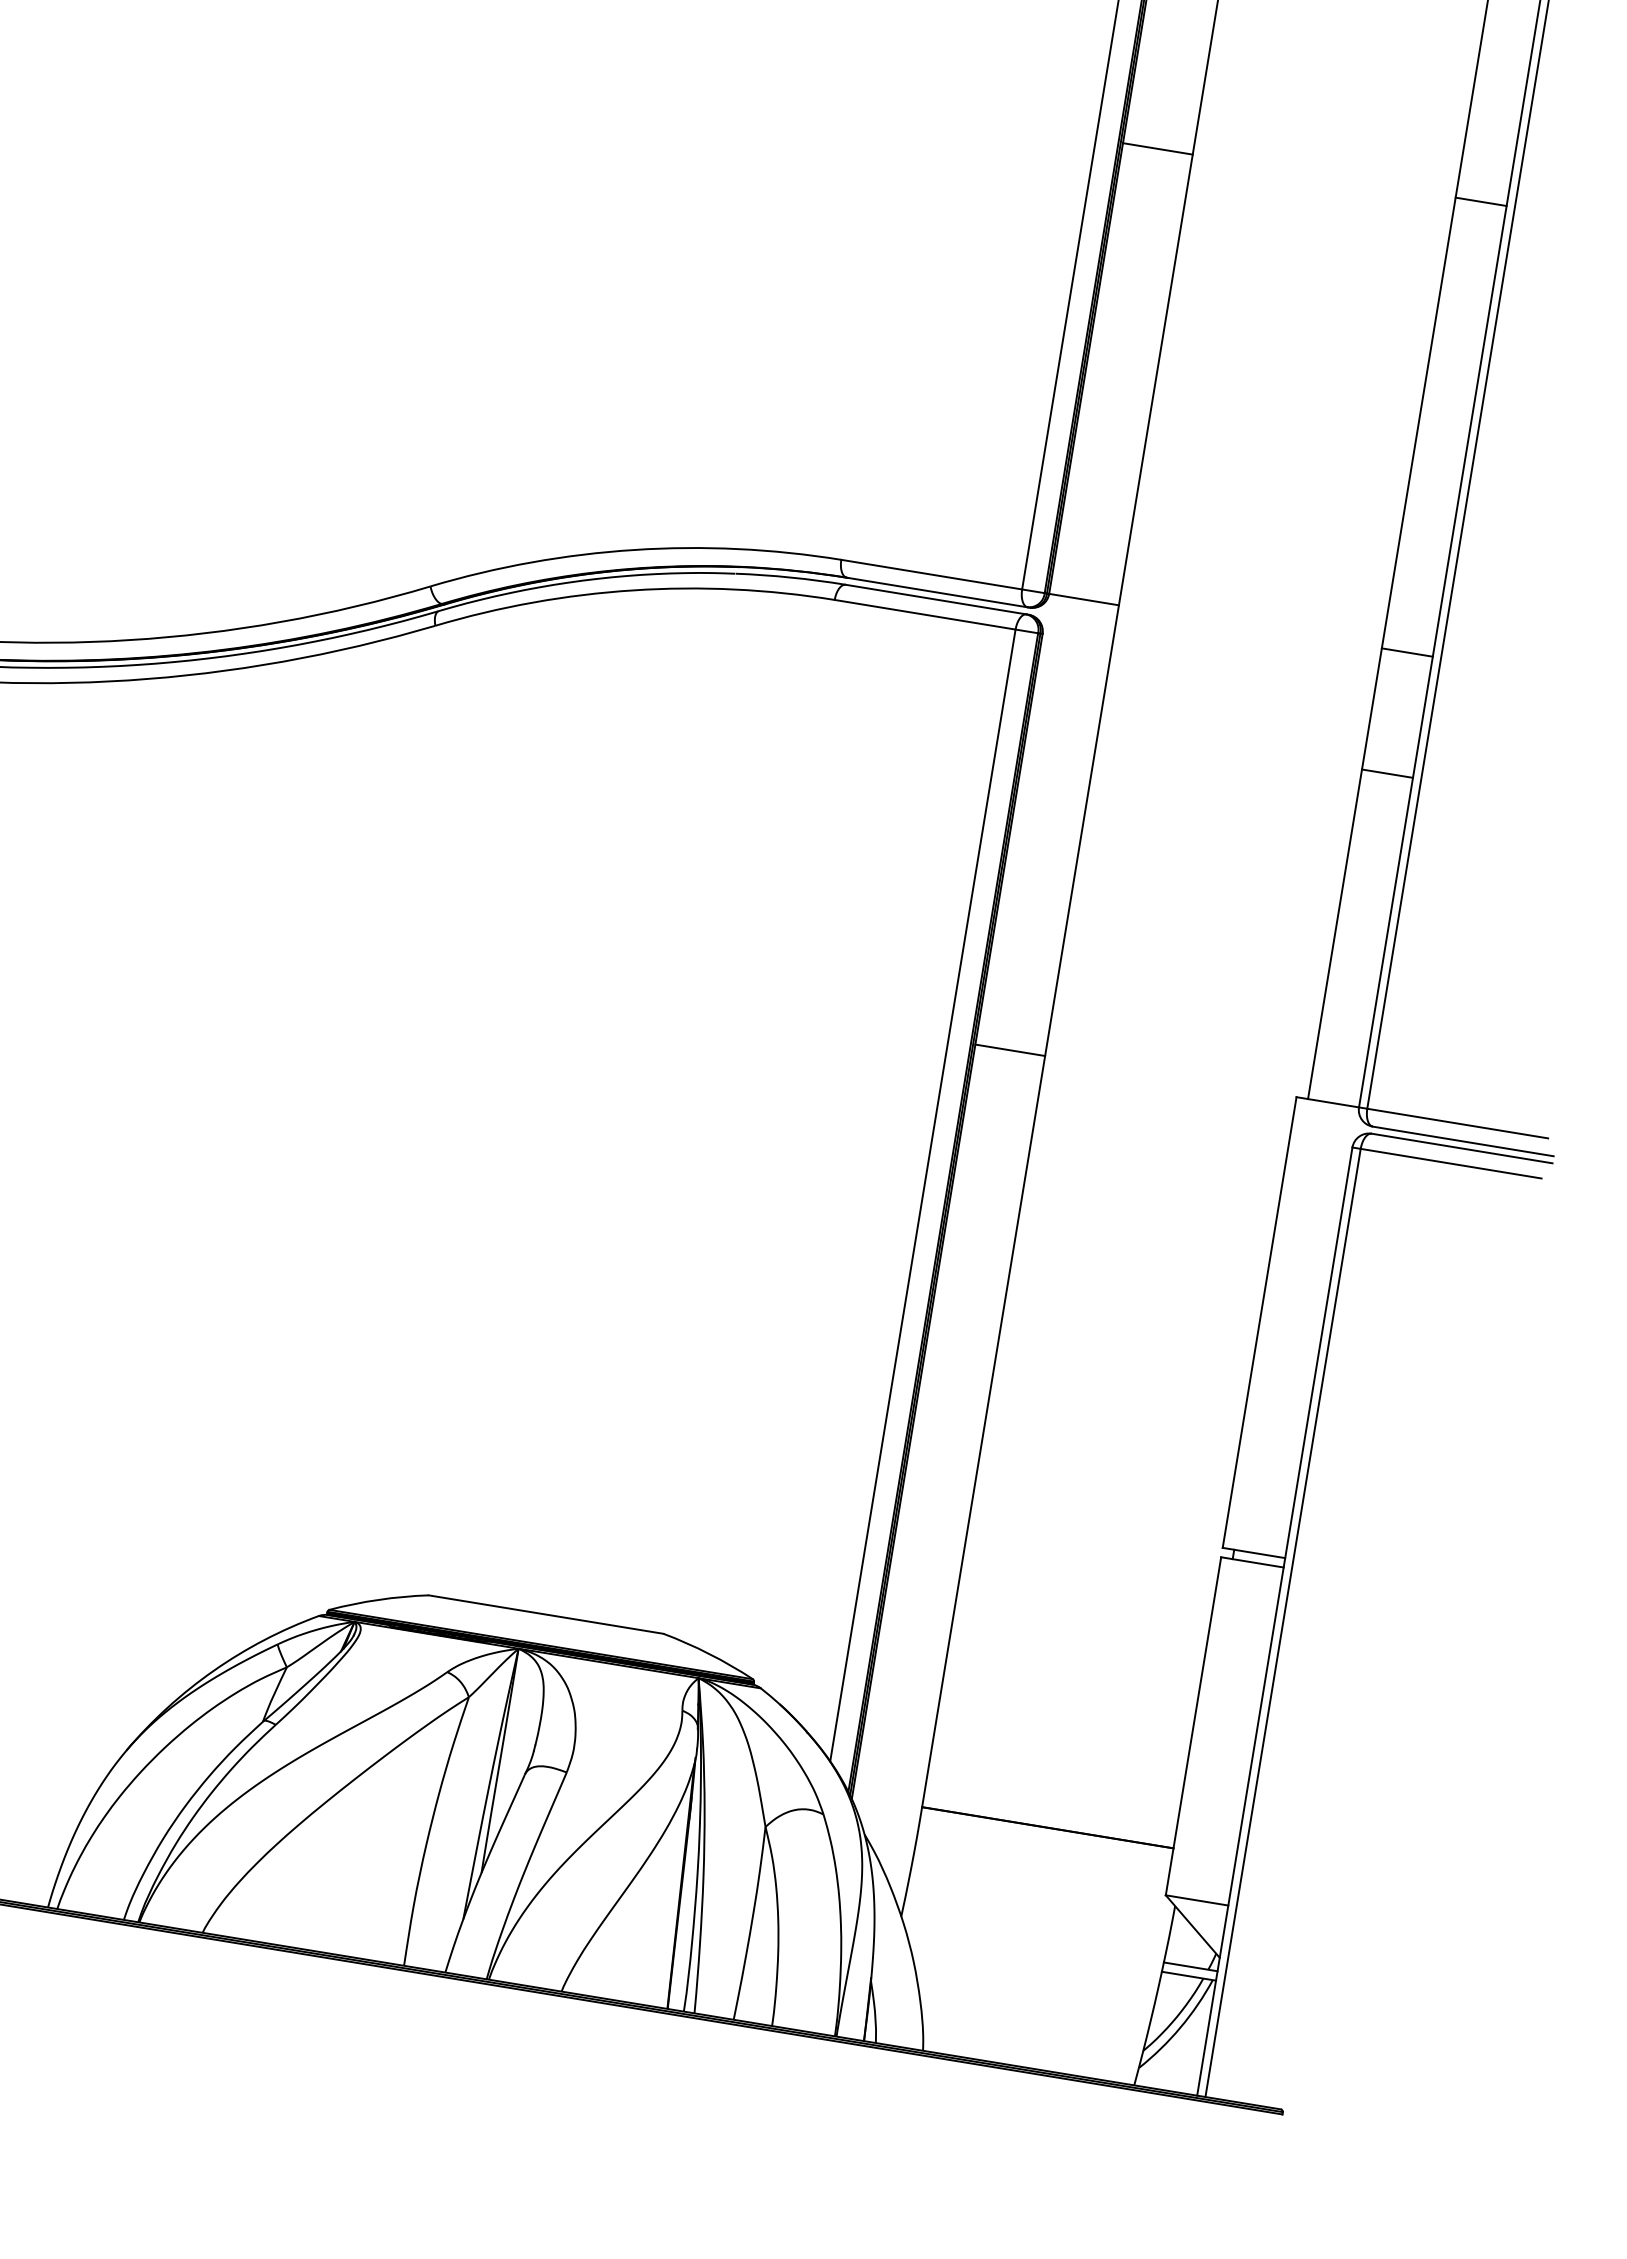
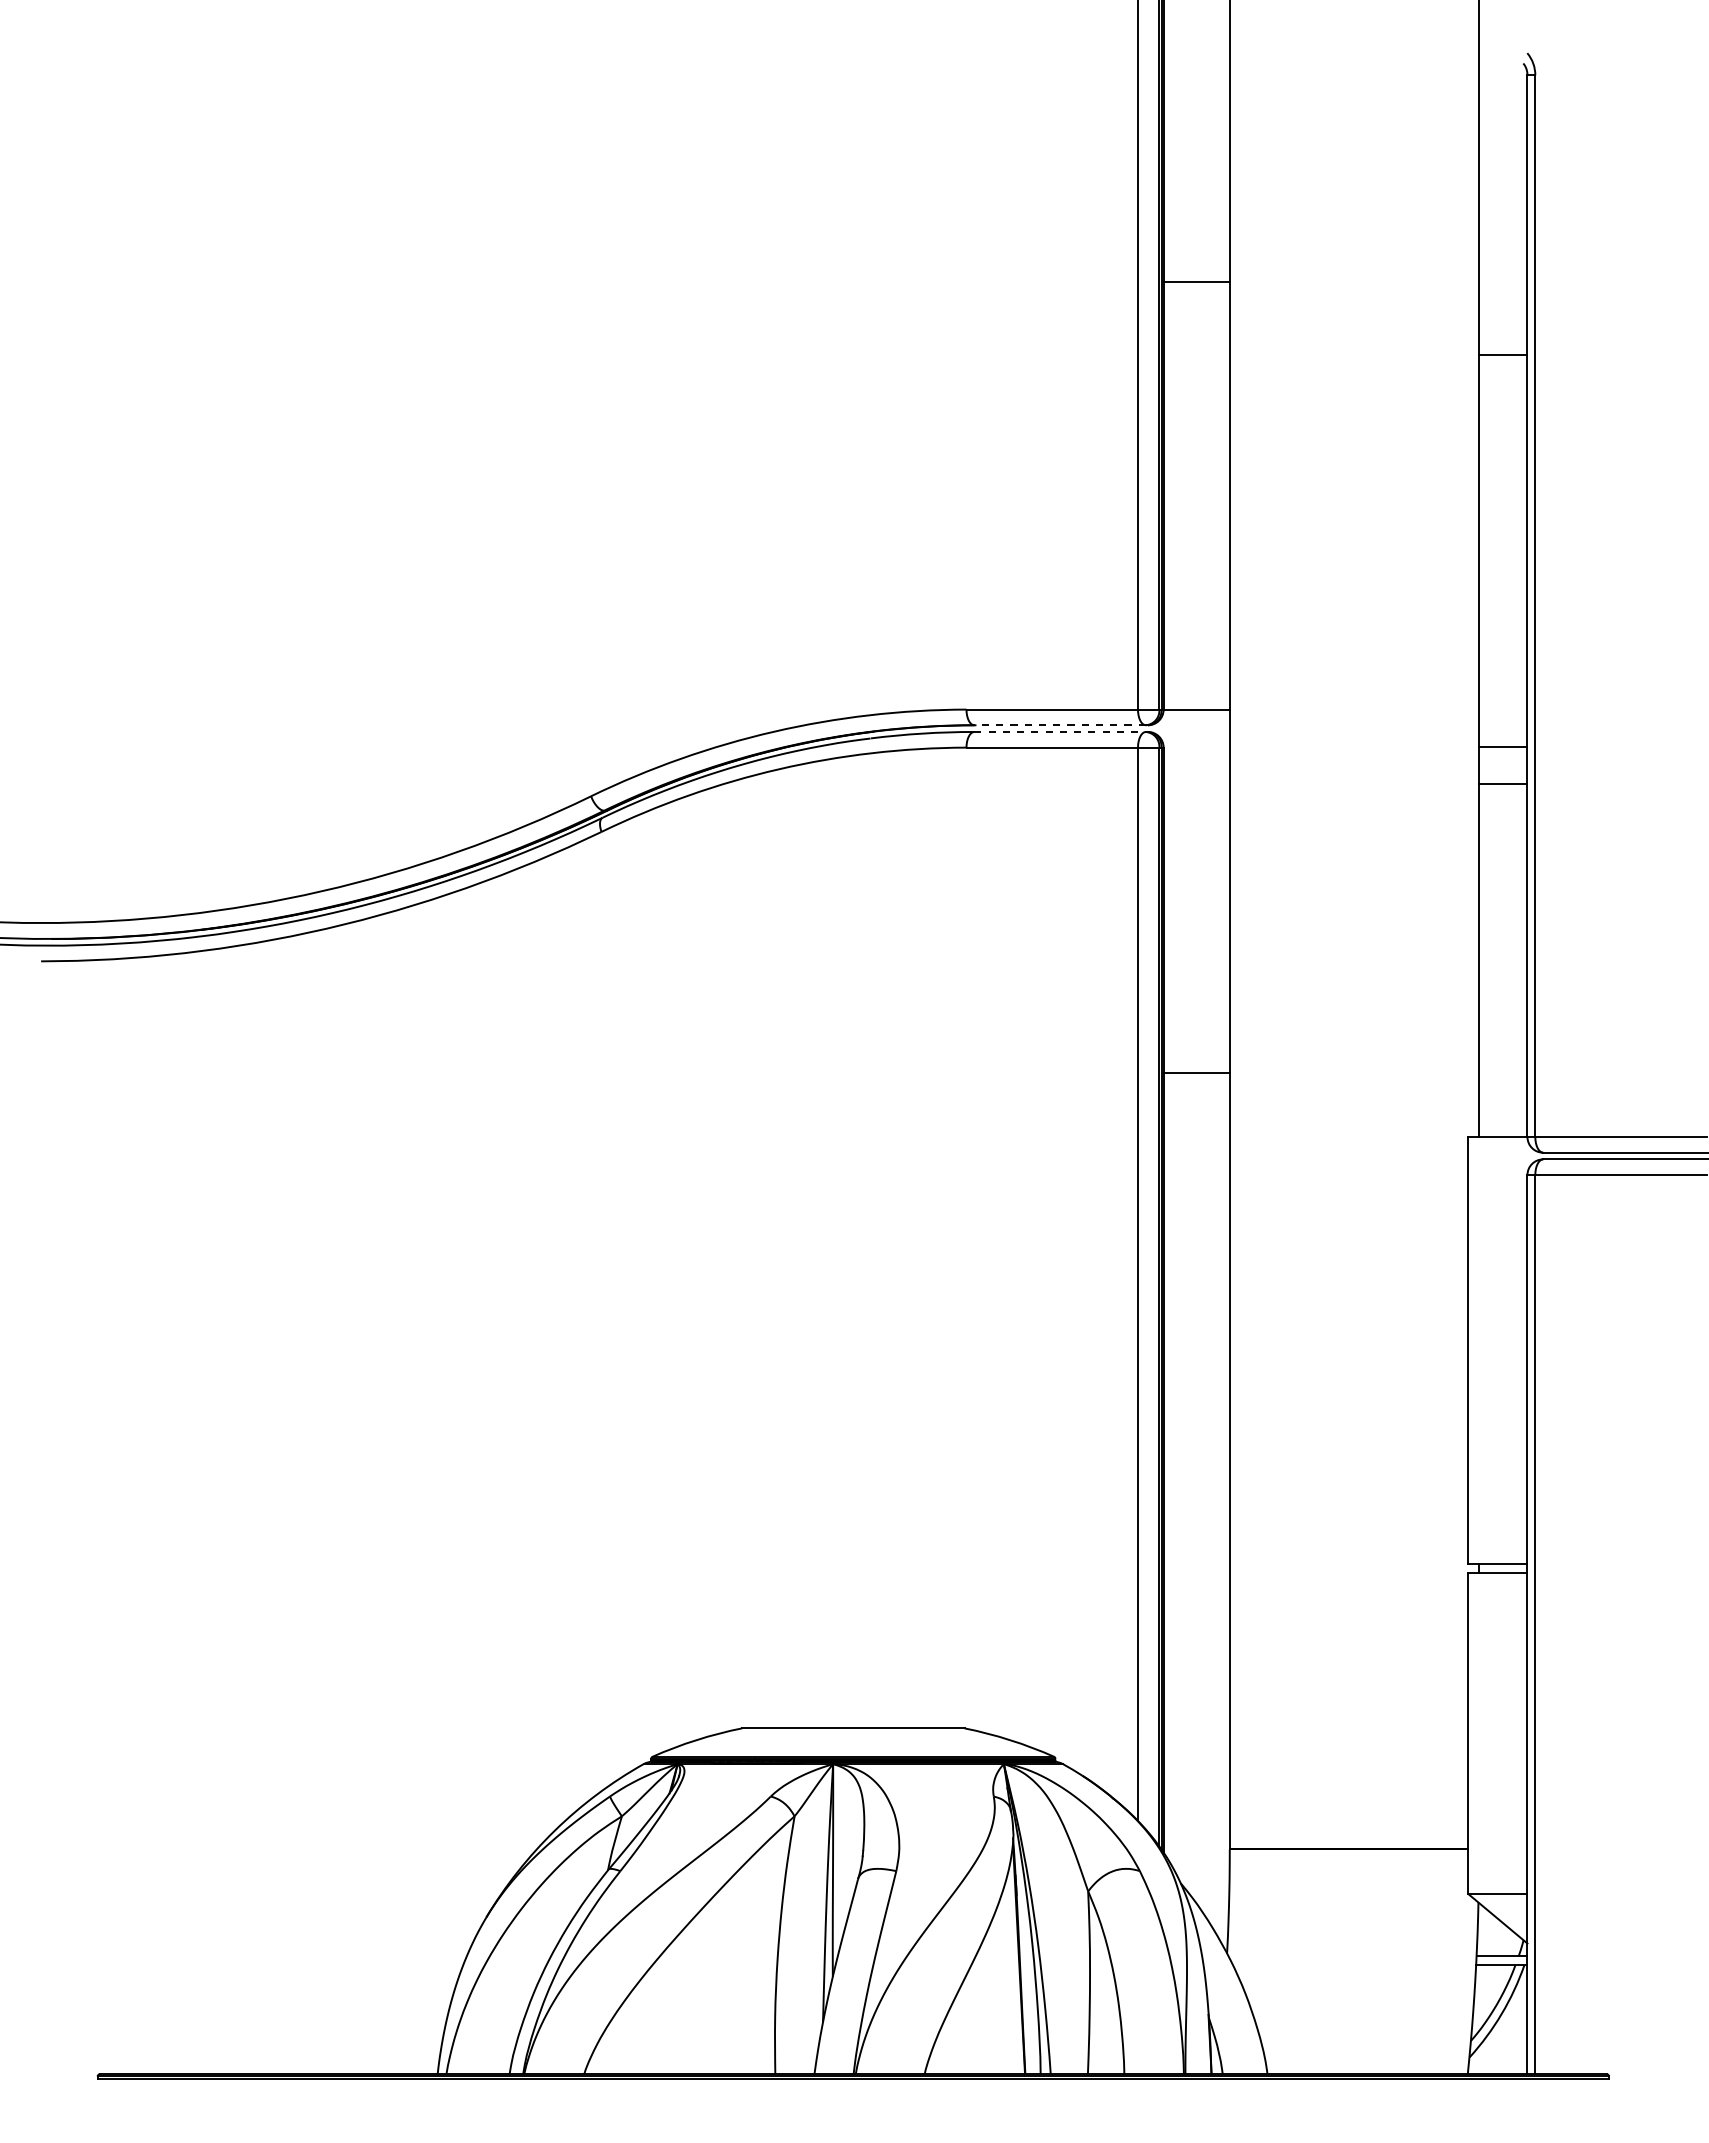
line: (1481, 202) -> (1503, 355), moved
line: (937, 592) -> (1060, 725), solid -> dashed
line: (936, 599) -> (1060, 731), solid -> dashed
line: (1407, 652) -> (1503, 783), moved
line: (1387, 773) -> (1503, 747), moved
line: (1009, 1050) -> (1196, 1073), moved

